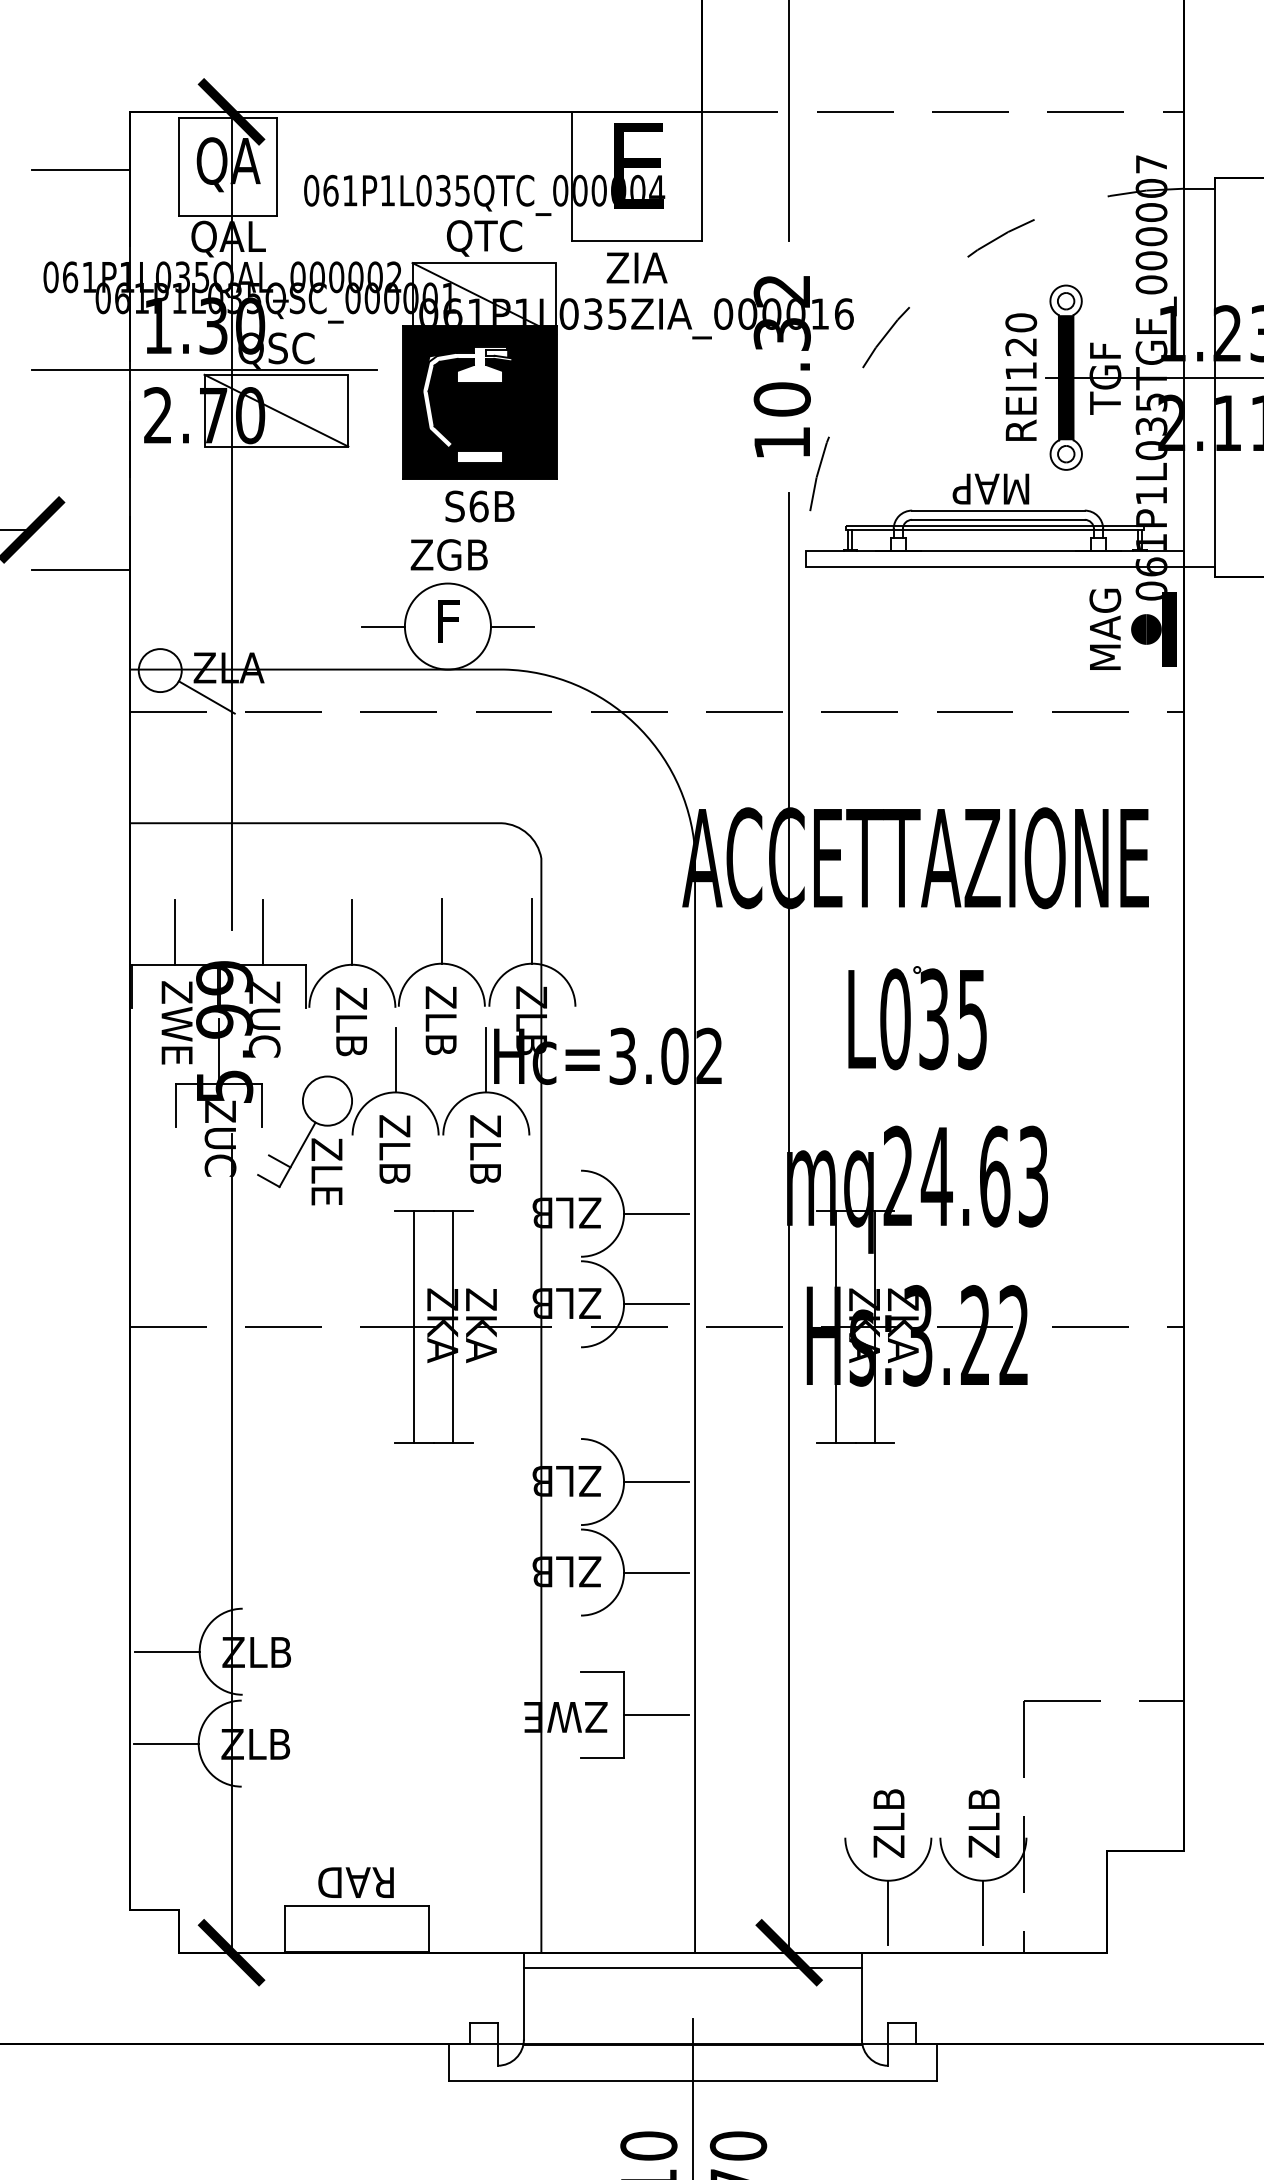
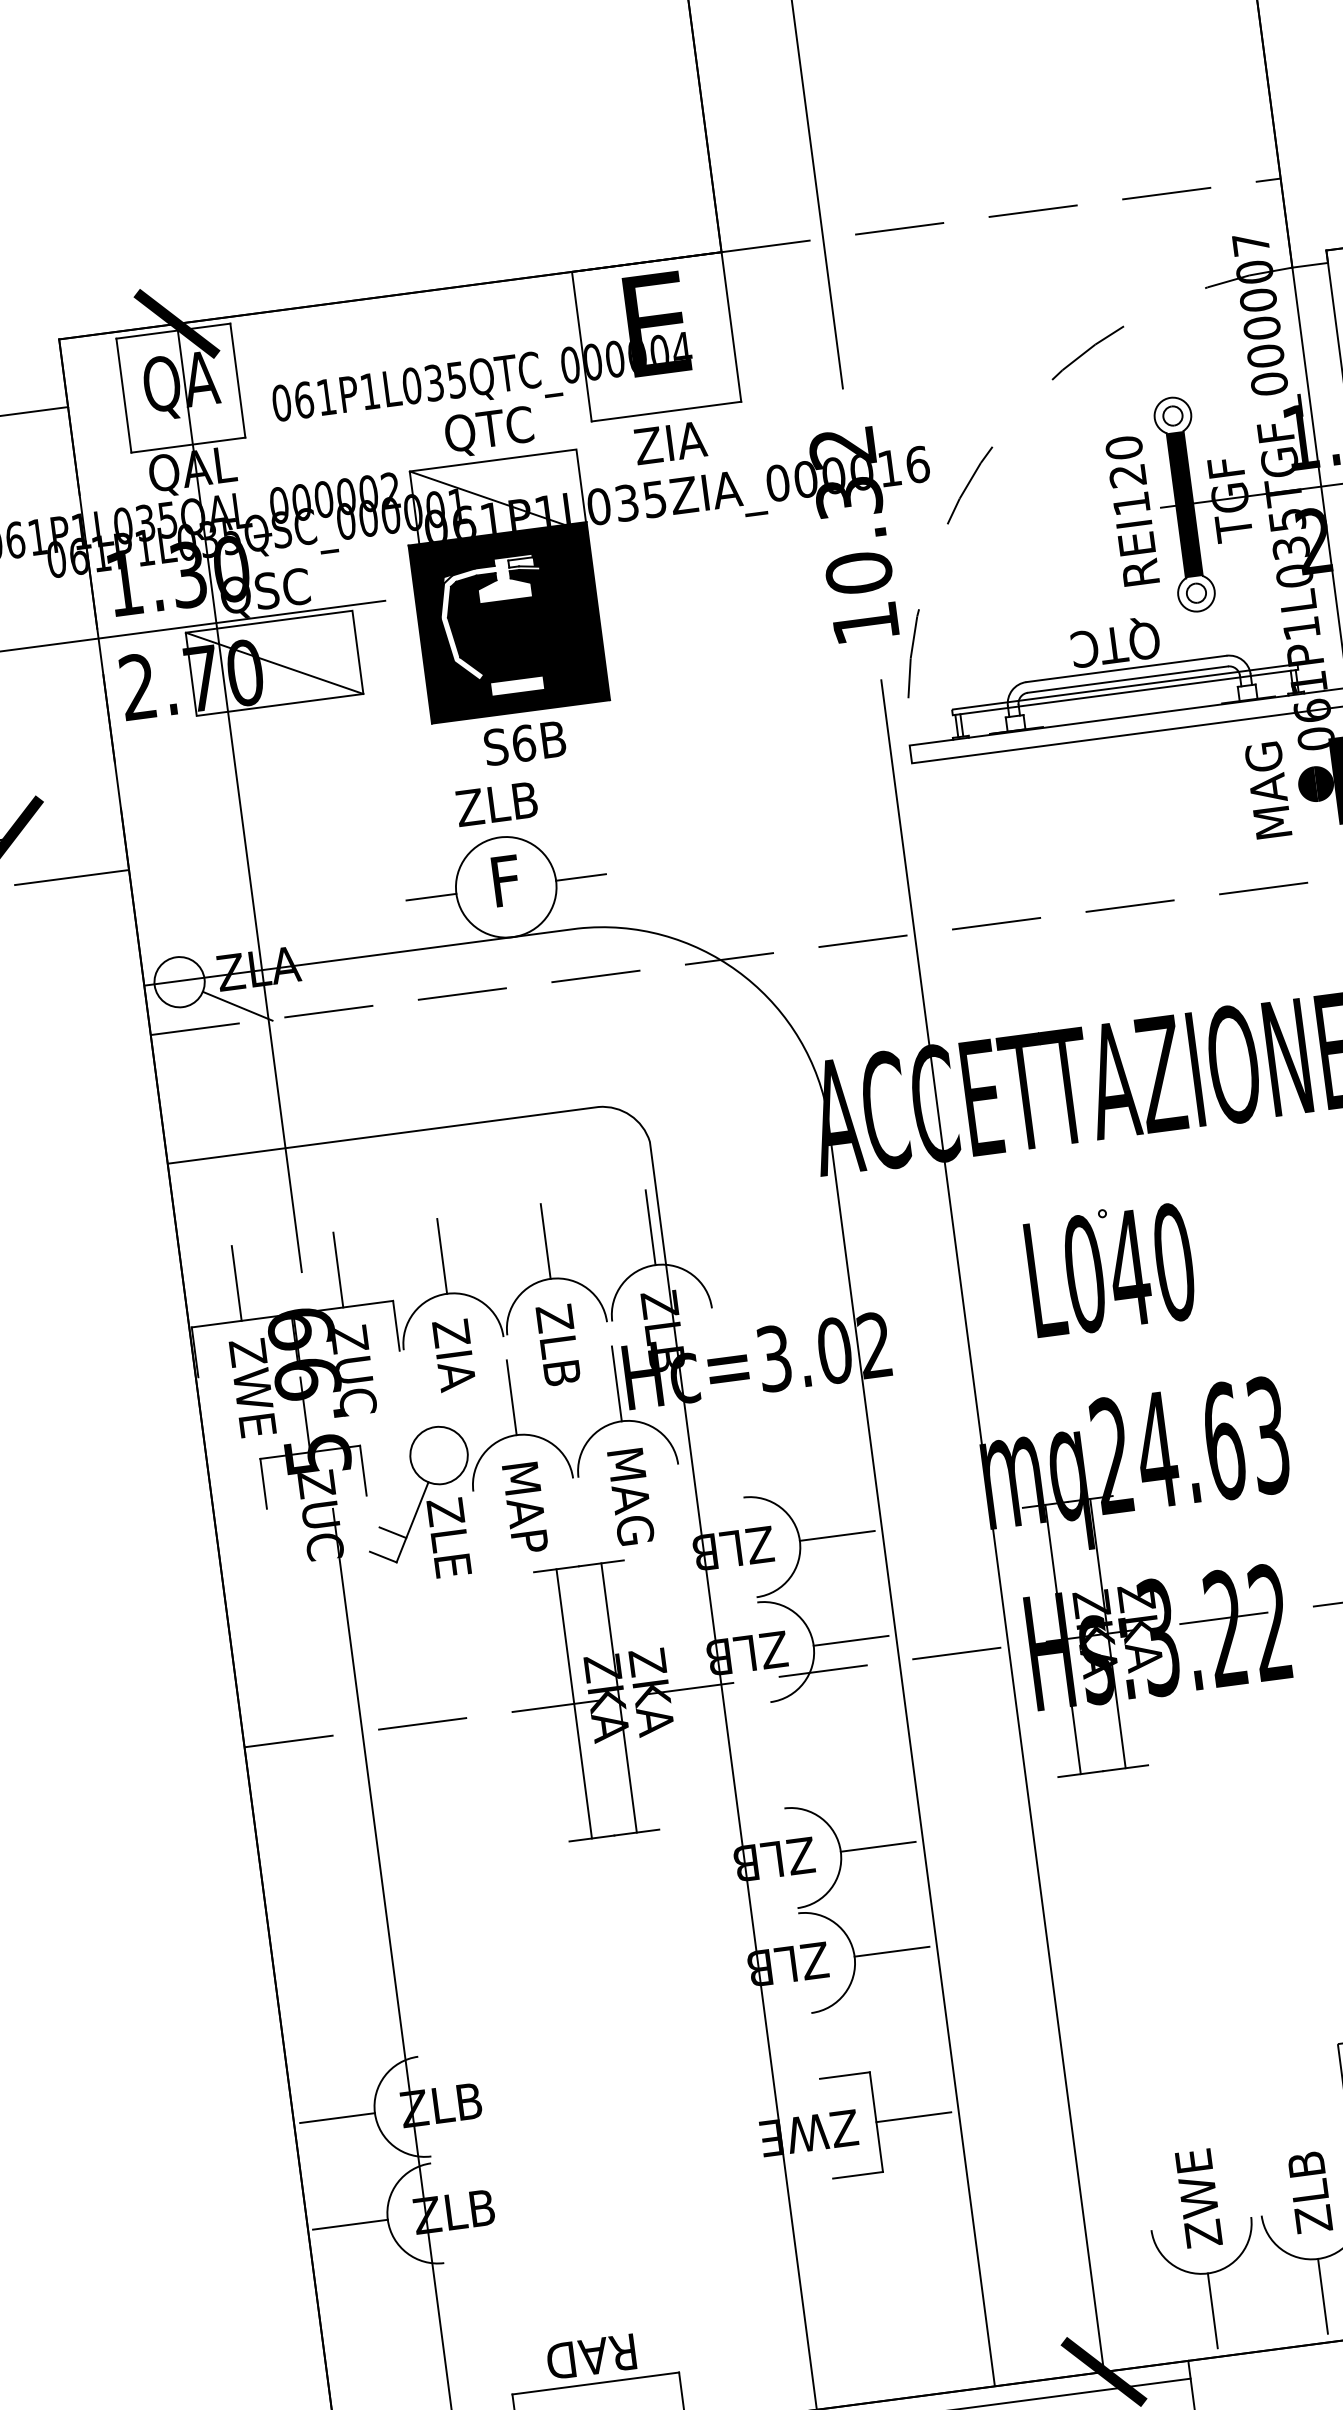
text: (990, 486) -> (1113, 642), MAP -> QTC
text: (448, 554) -> (495, 803), ZGB -> ZLB
text: (952, 1019) -> (1150, 1265), L035 -> L040
text: (351, 1037) -> (457, 1378), ZLB -> ZIA
text: (394, 1154) -> (524, 1507), ZLB -> MAP
text: (485, 1156) -> (630, 1495), ZLB -> MAG
text: (888, 1803) -> (1196, 2183), ZLB -> ZWE

